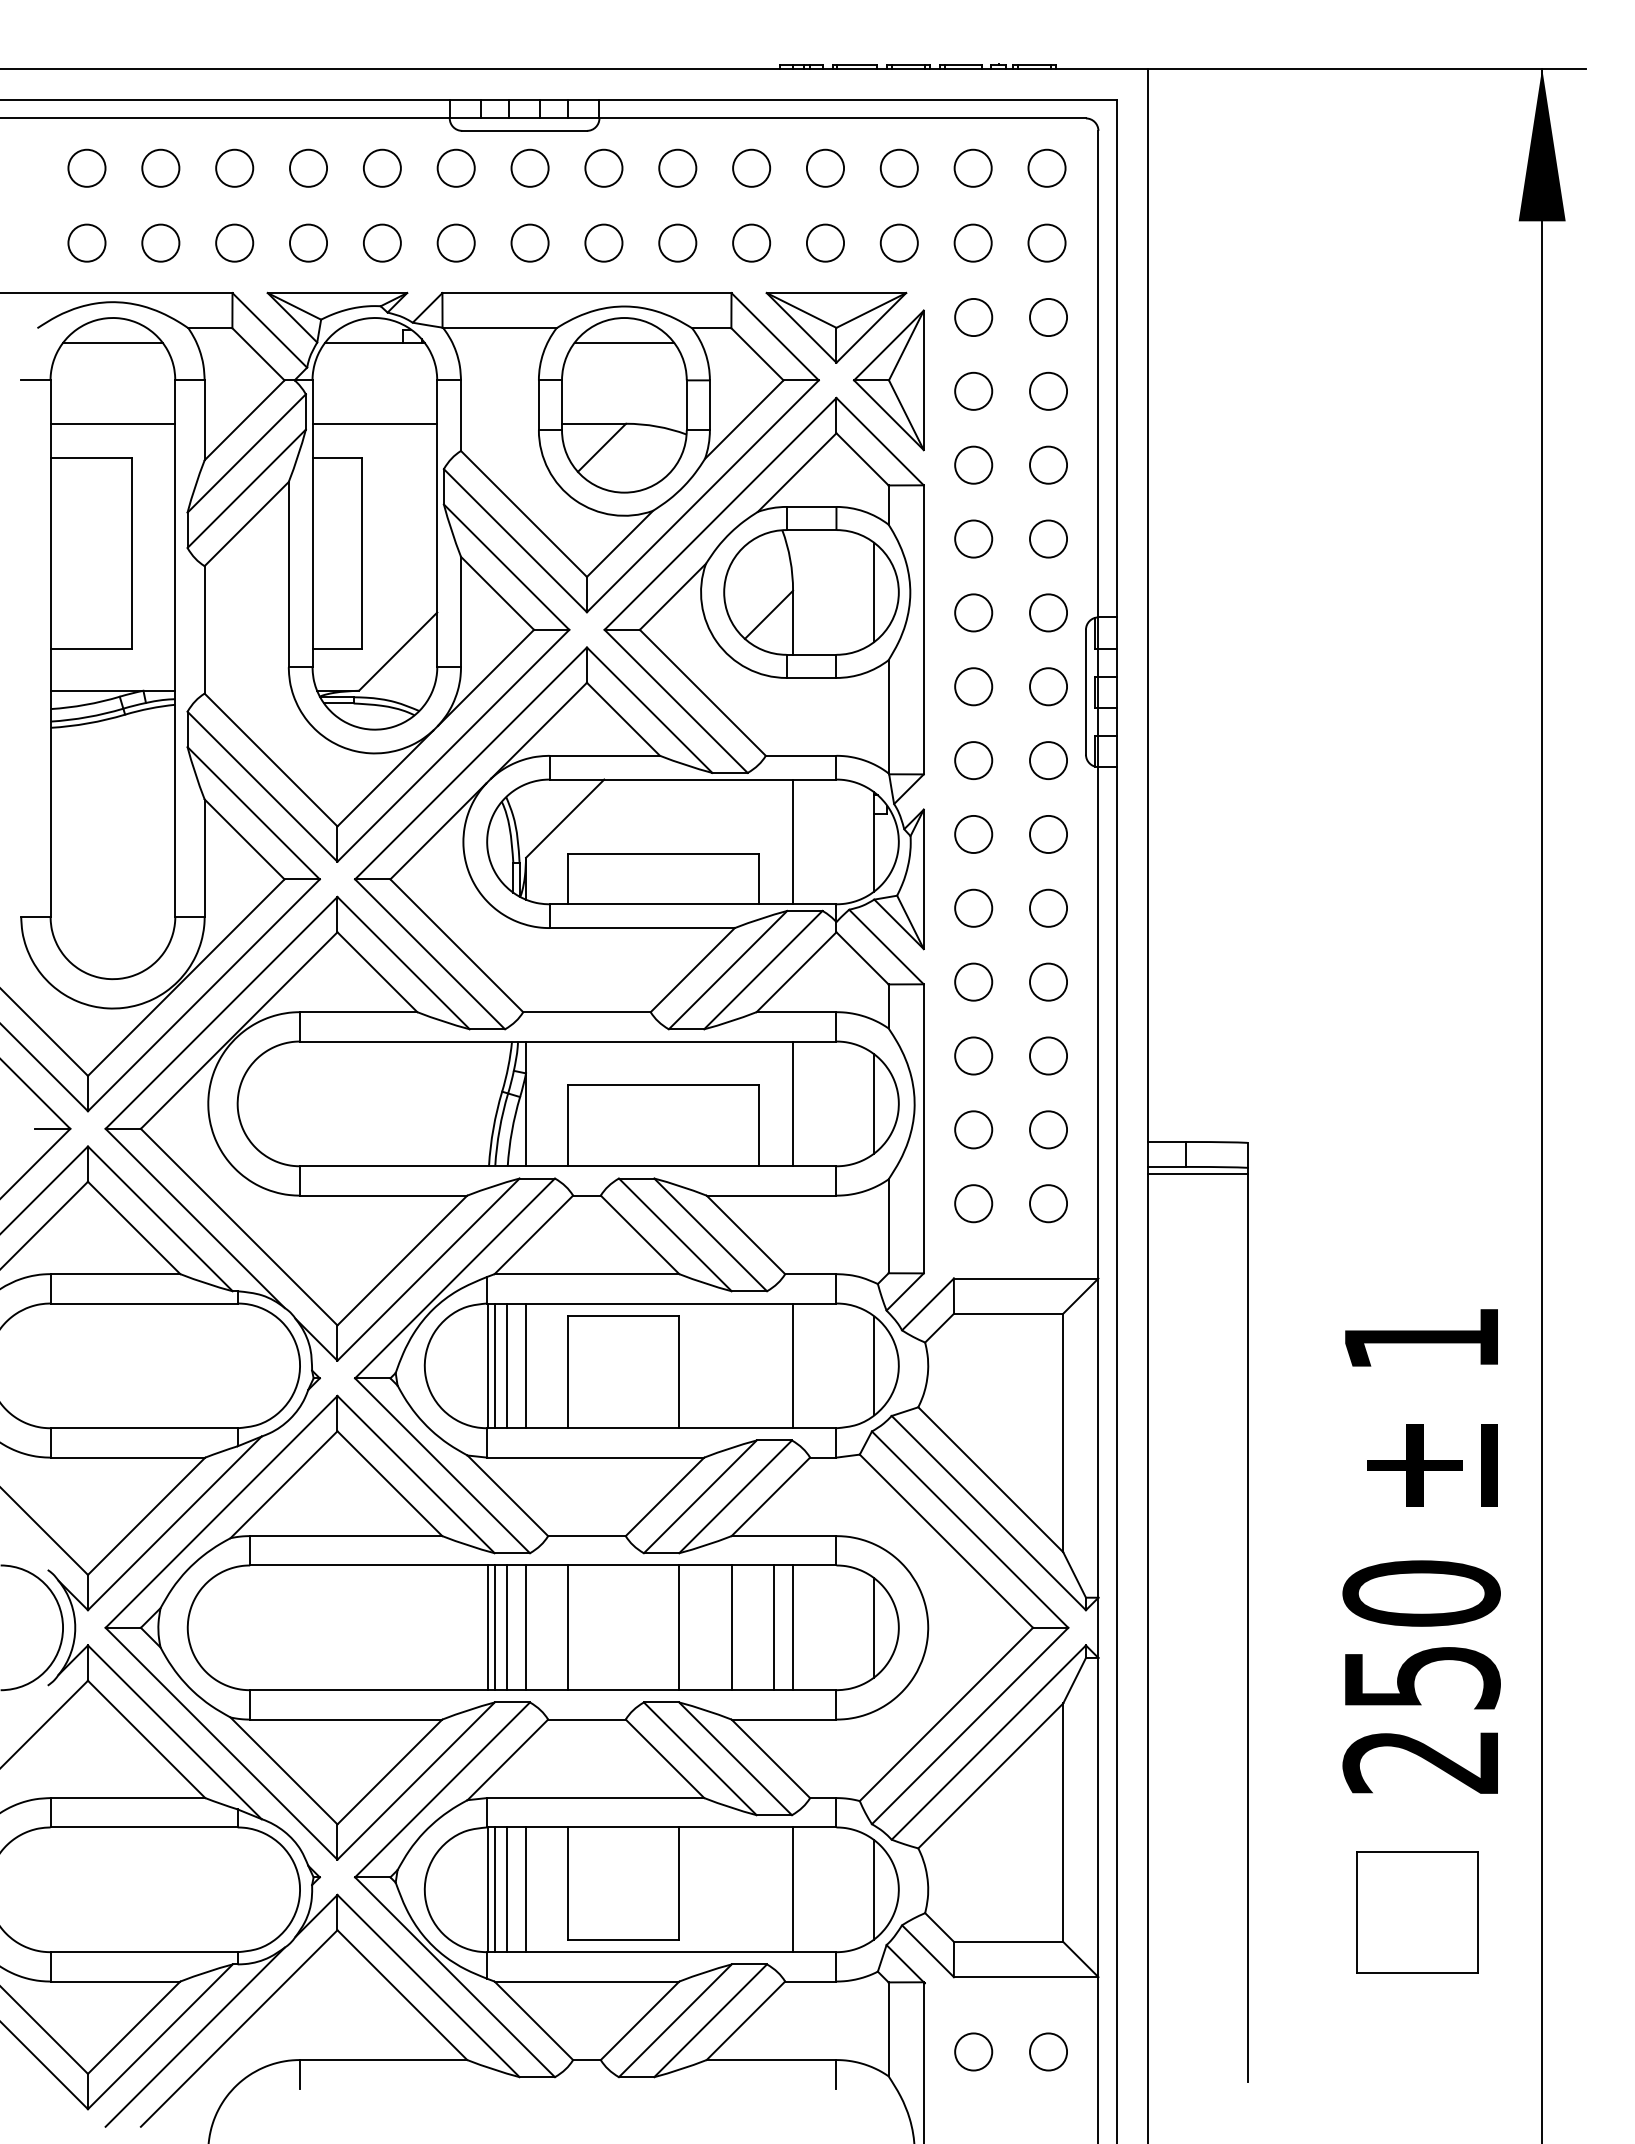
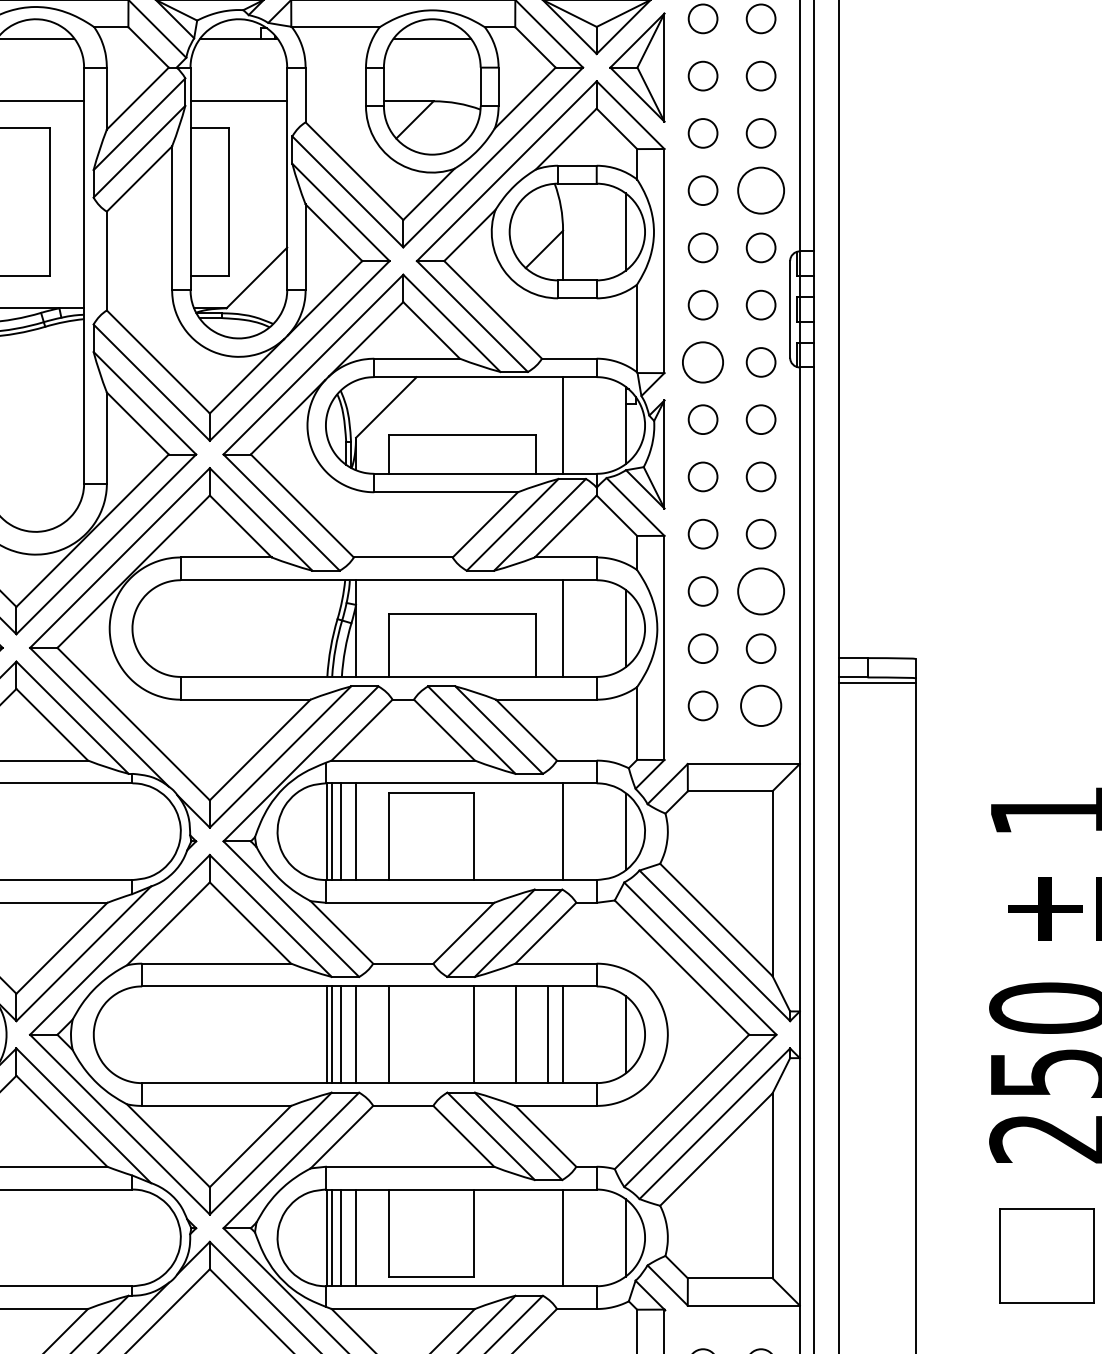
circle: (1048, 538) -> (761, 190), size x1.6
circle: (973, 760) -> (702, 362), size x1.4
circle: (1048, 1055) -> (761, 591), size x1.6
circle: (1048, 1203) -> (761, 705), size x1.4

